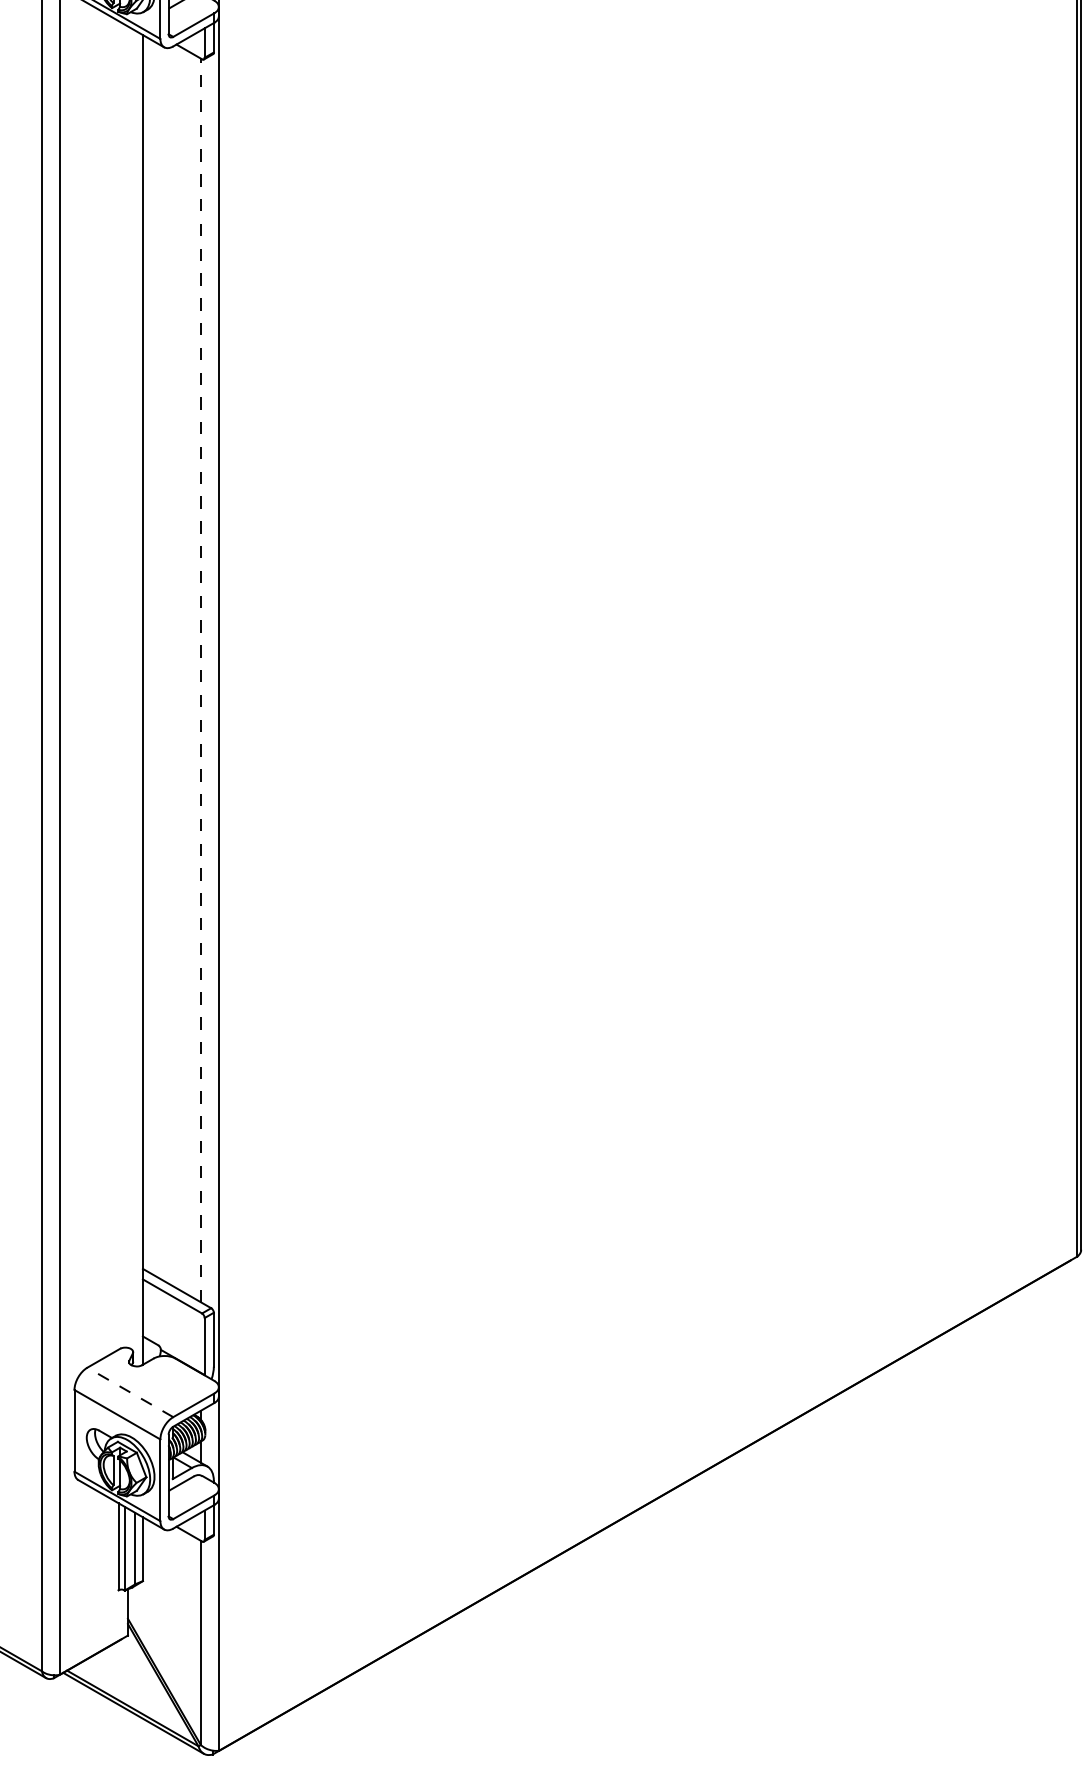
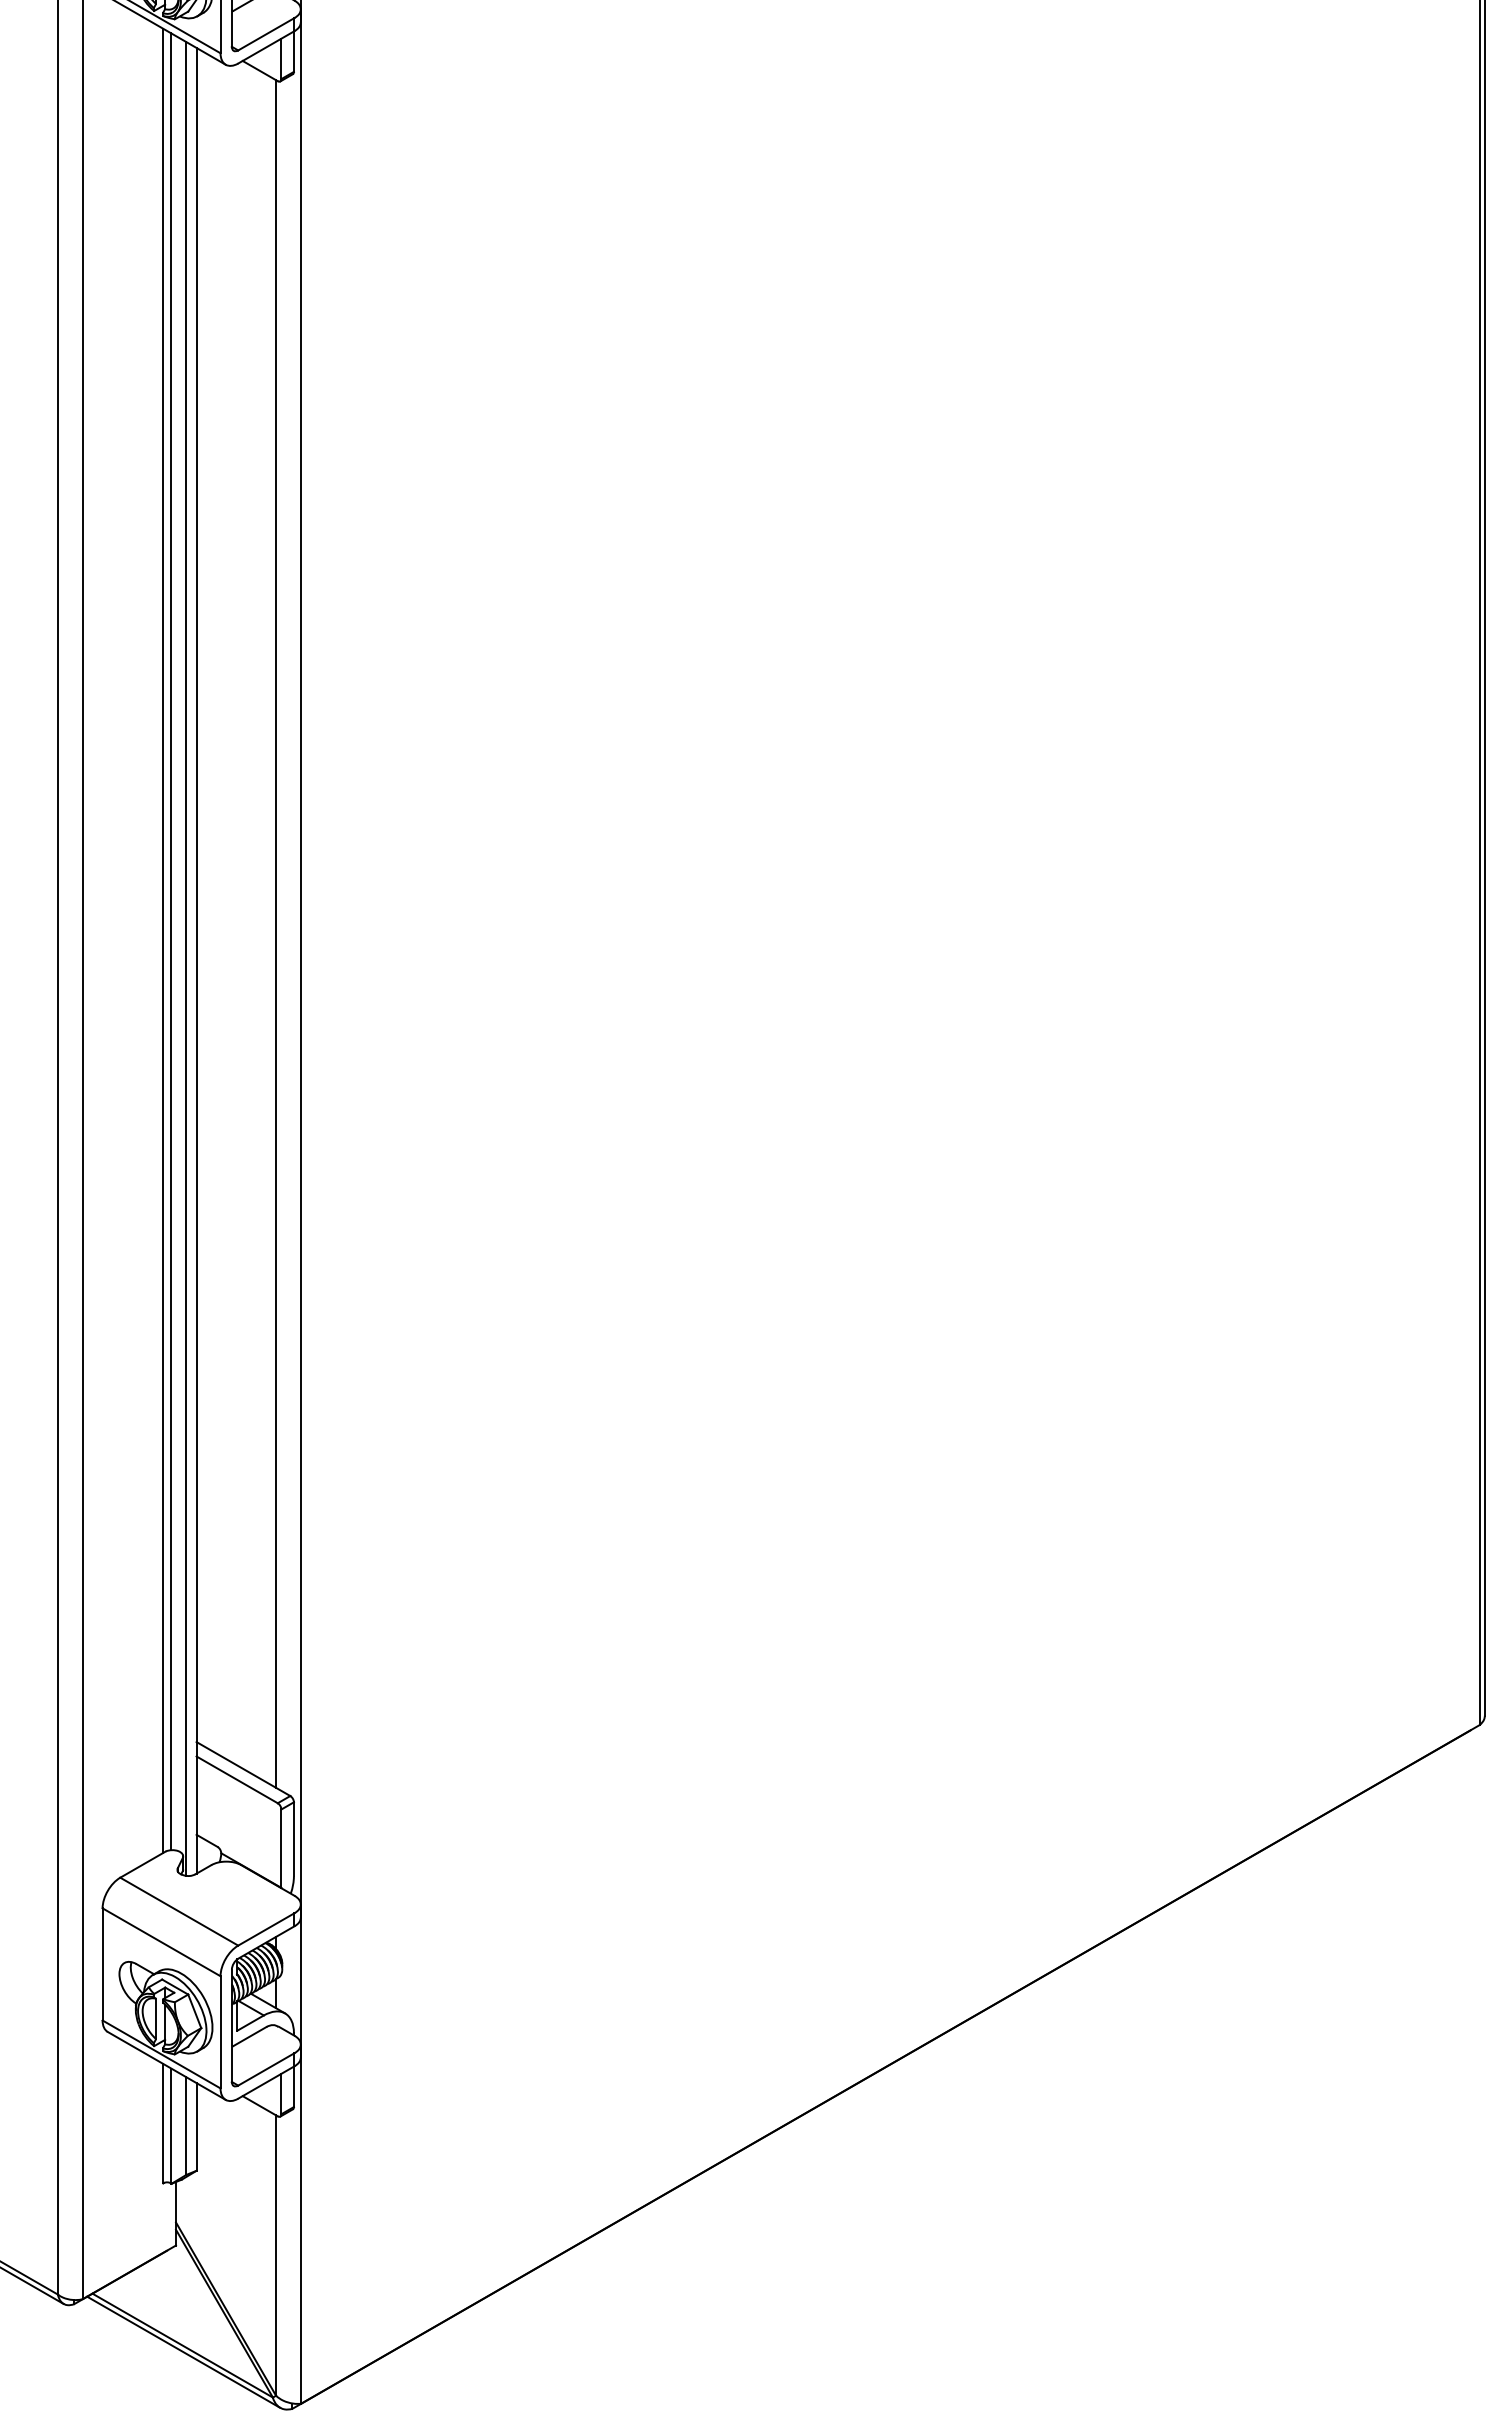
line: (201, 680) -> (276, 934), dashed -> solid
line: (118, 685) -> (163, 940), added
line: (124, 685) -> (171, 941), added
line: (135, 698) -> (186, 958), added
line: (129, 1392) -> (178, 1911), dashed -> solid

